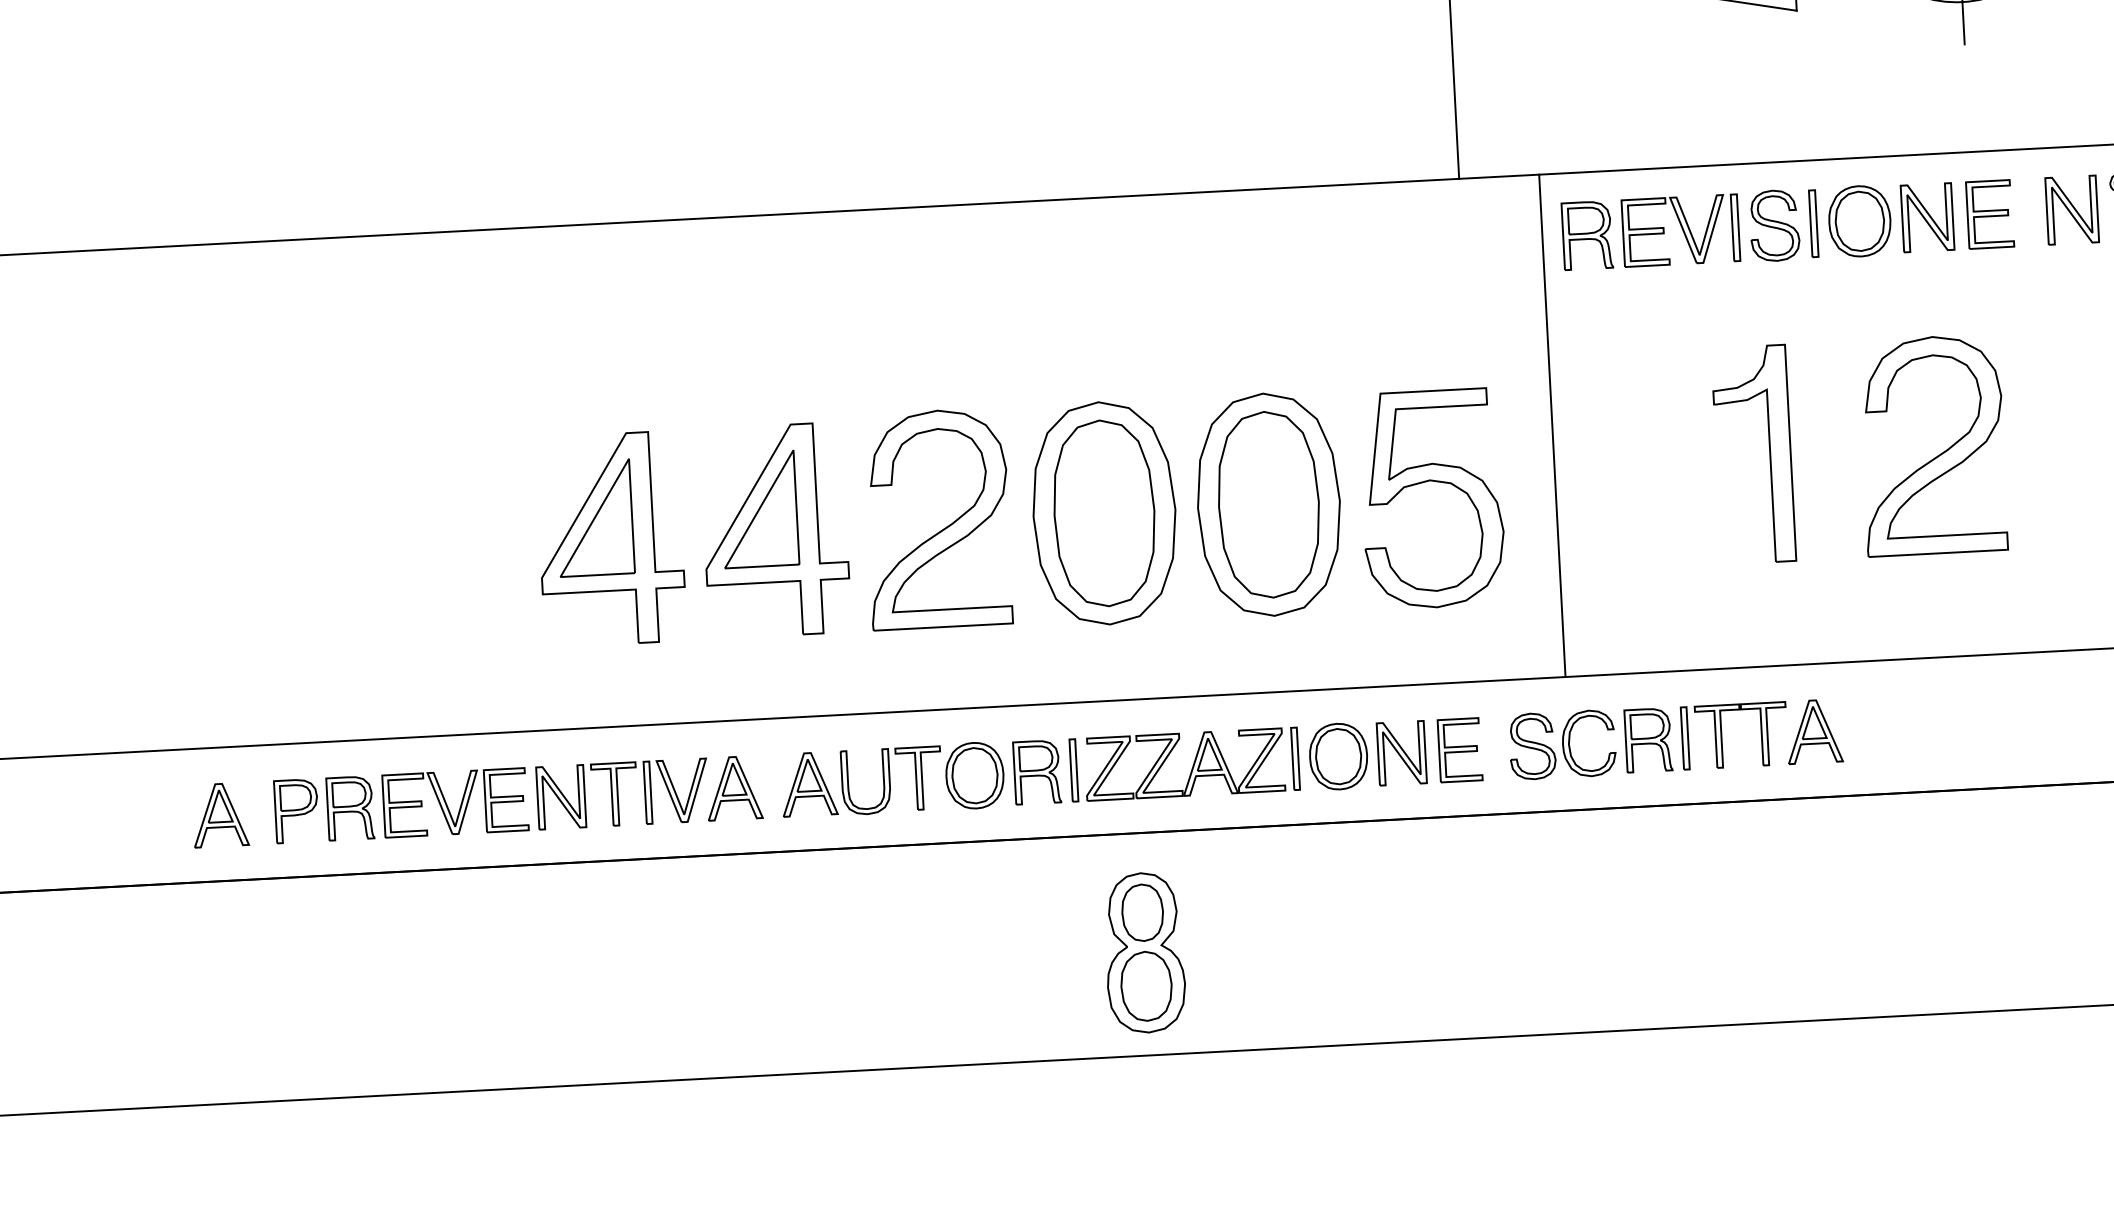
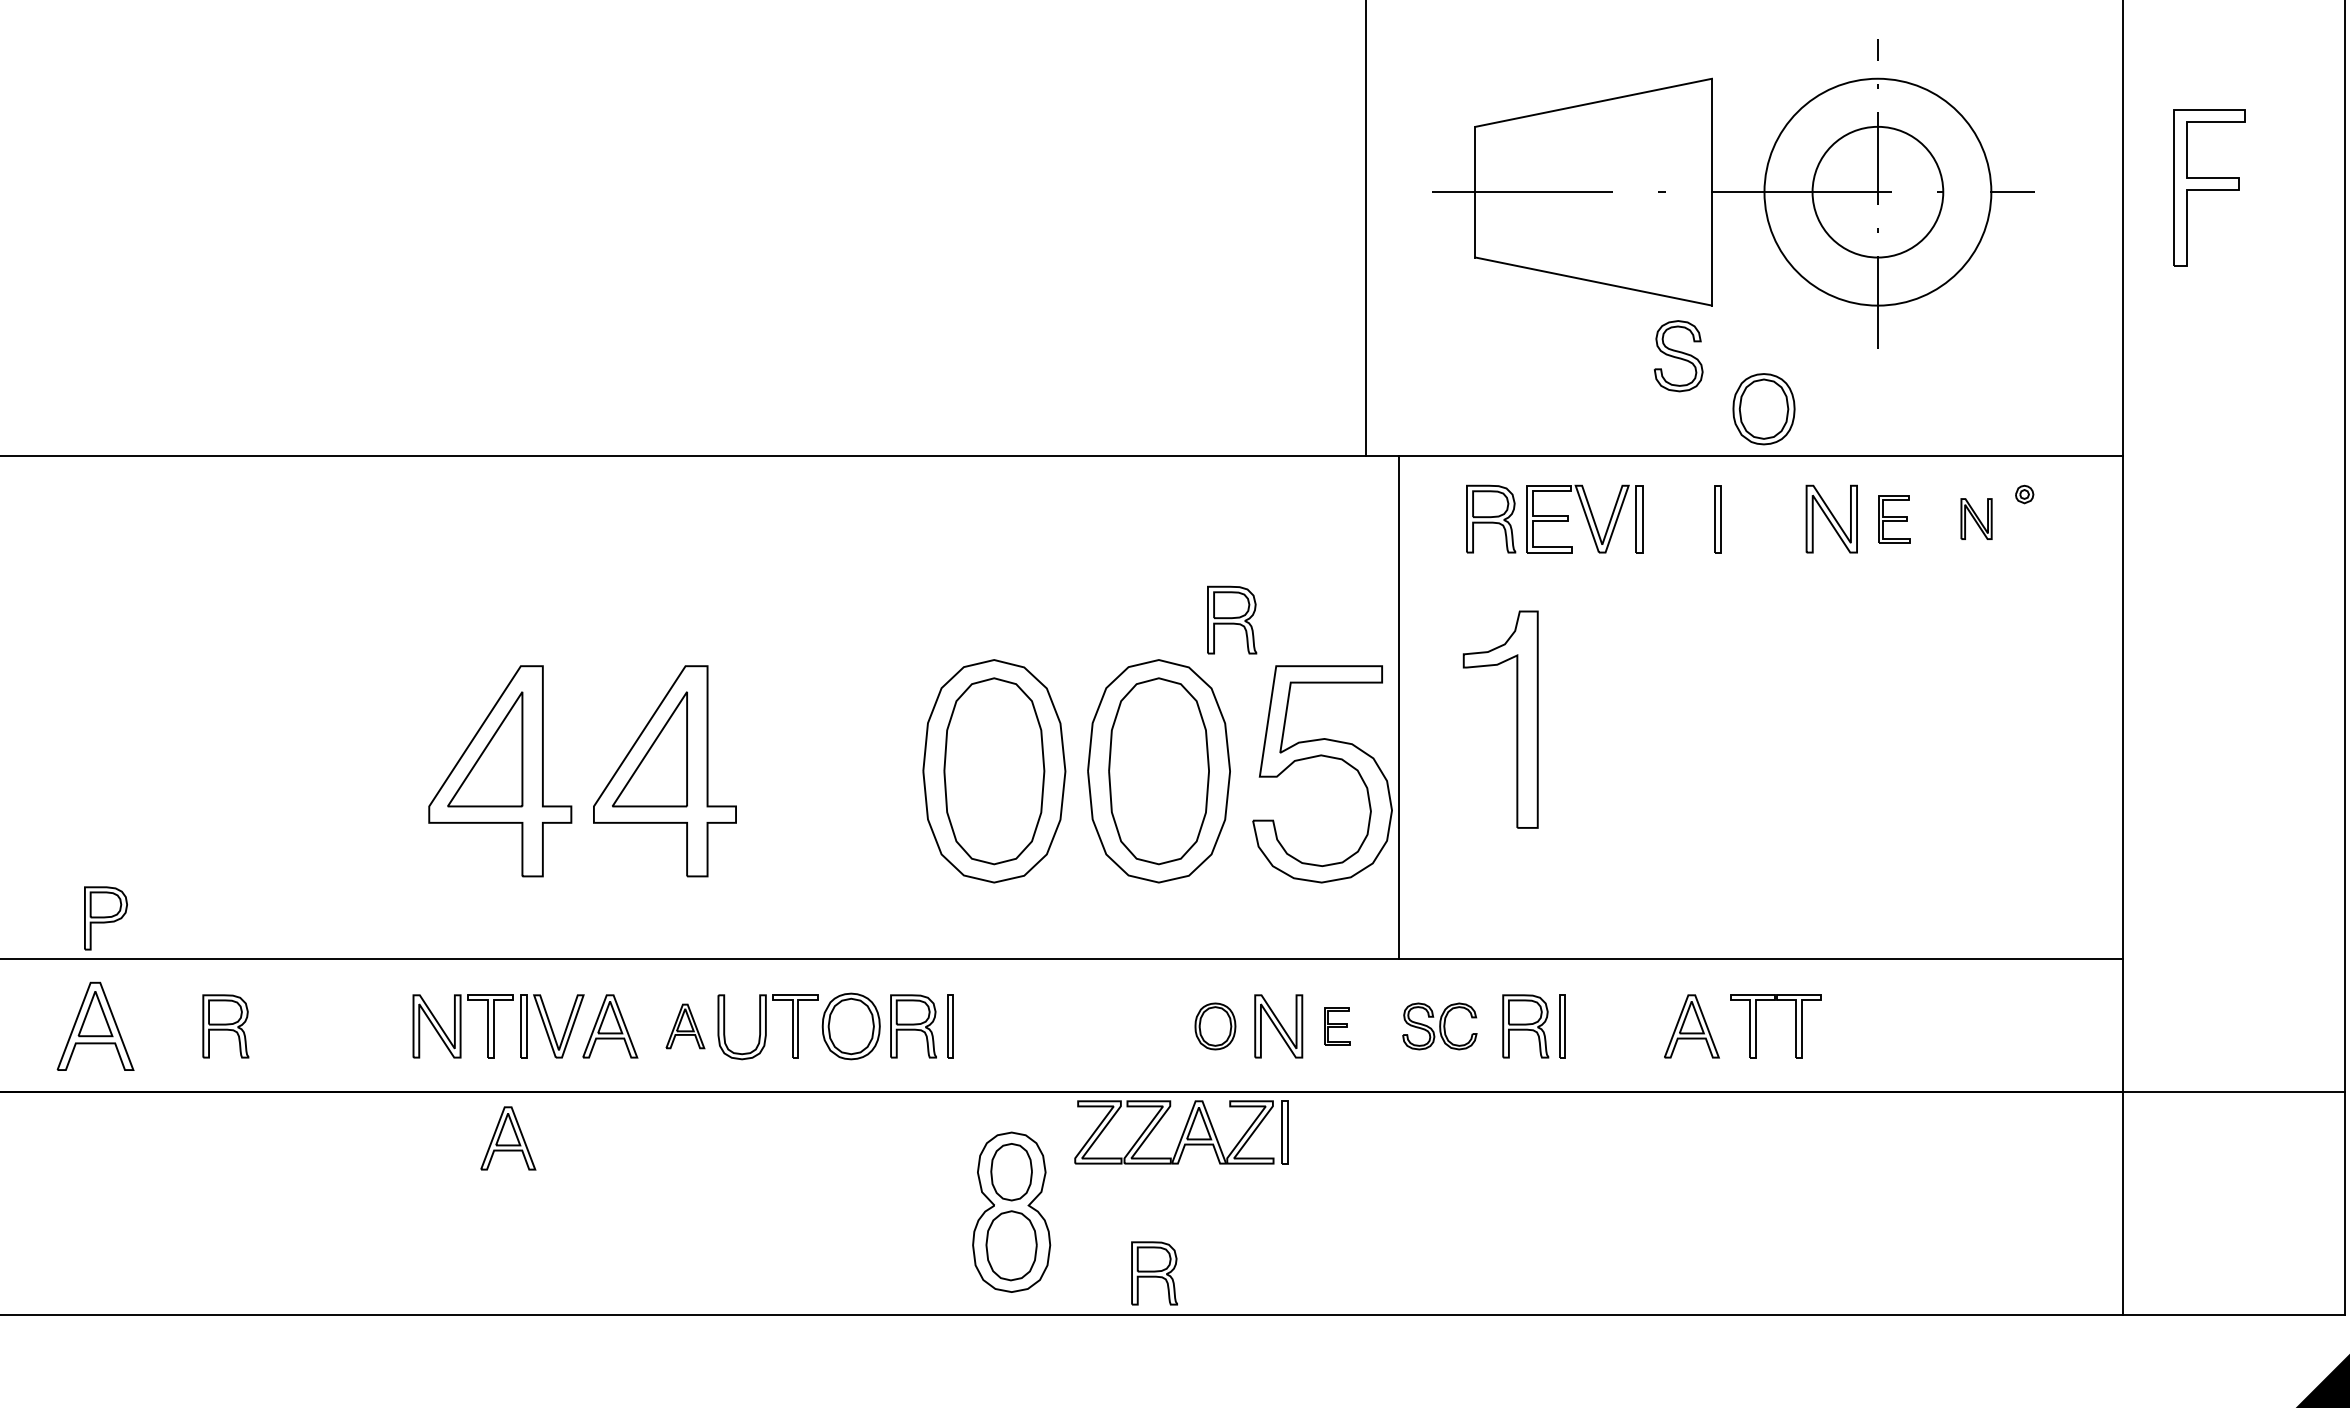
part: (2072, 209) -> (1976, 518), size x0.6
part: (1990, 214) -> (1894, 519), size x0.7
part: (1859, 221) -> (1763, 409), moved
part: (1774, 226) -> (1678, 356), moved
part: (1334, 349) -> (1232, 619), added
line: (1552, 424) -> (1399, 706), moved
part: (1769, 453) -> (1516, 719), moved
part: (1938, 454) -> (1830, 756), removed
part: (942, 529) -> (831, 778), removed
part: (1722, 736) -> (1756, 1026), moved
part: (1562, 744) -> (1439, 1026), size x0.7
part: (1459, 750) -> (1336, 1026), size x0.6
part: (1338, 756) -> (1215, 1026), size x0.7
part: (1191, 764) -> (1181, 1132), moved
part: (809, 784) -> (685, 1026), size x0.7
part: (454, 802) -> (330, 1026), removed
part: (296, 811) -> (105, 918), moved
part: (220, 815) -> (95, 1026), size x1.4
part: (638, 905) -> (508, 1138), added
part: (1290, 1006) -> (1154, 1273), added

